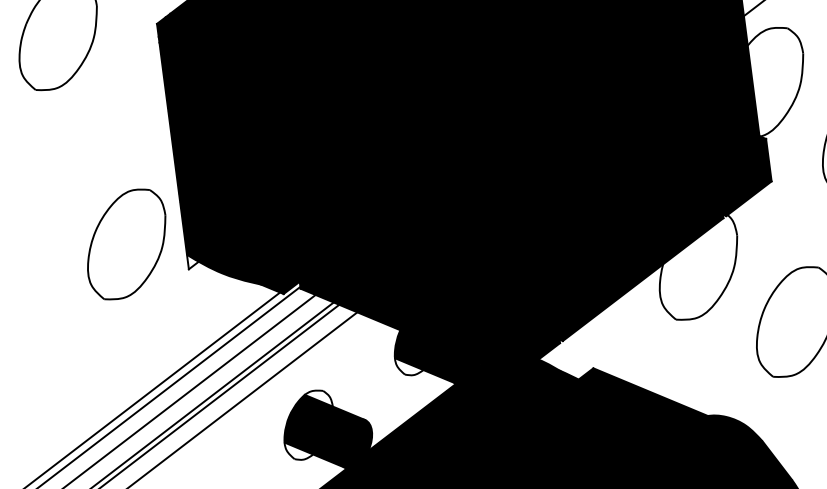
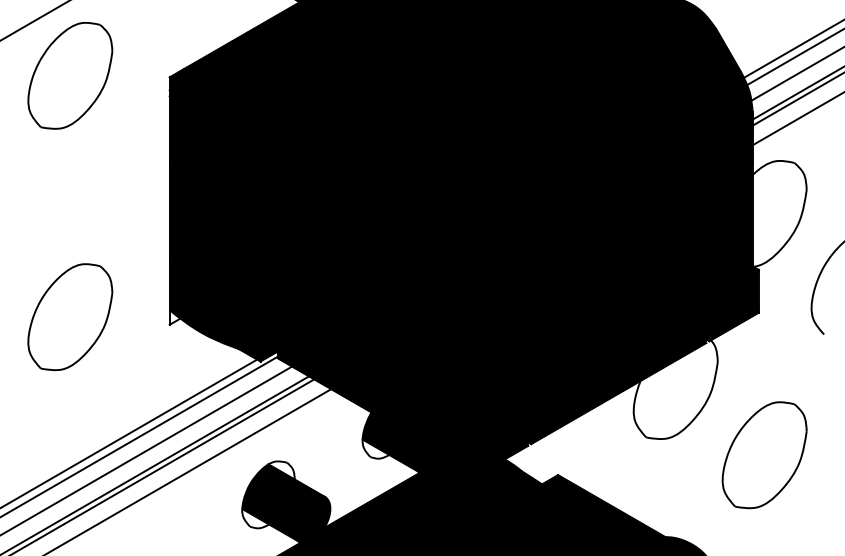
part: (127, 244) -> (70, 317), moved

